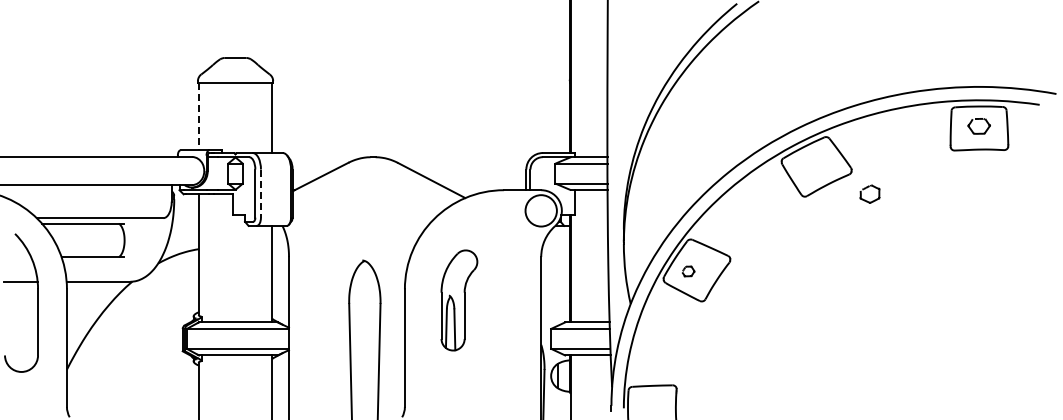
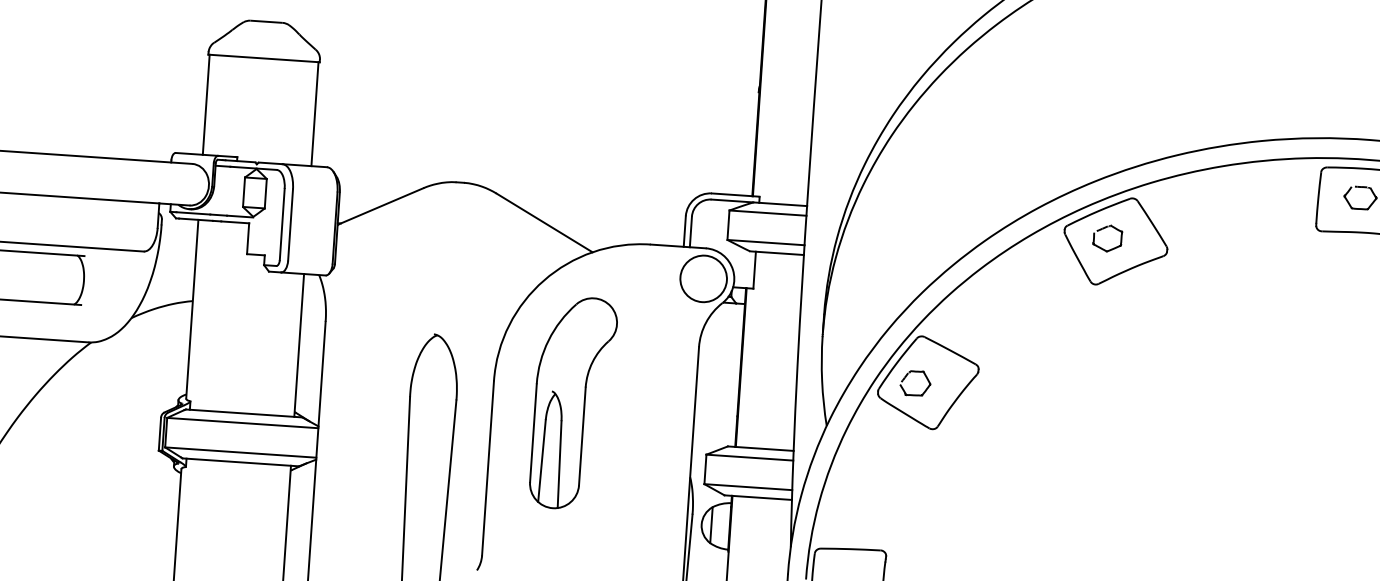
line: (198, 116) -> (205, 104), dashed -> solid
part: (869, 193) -> (1106, 237), moved
line: (260, 194) -> (289, 226), dashed -> solid
part: (688, 271) -> (915, 383), size x1.67
part: (459, 300) -> (573, 403), size x1.43

